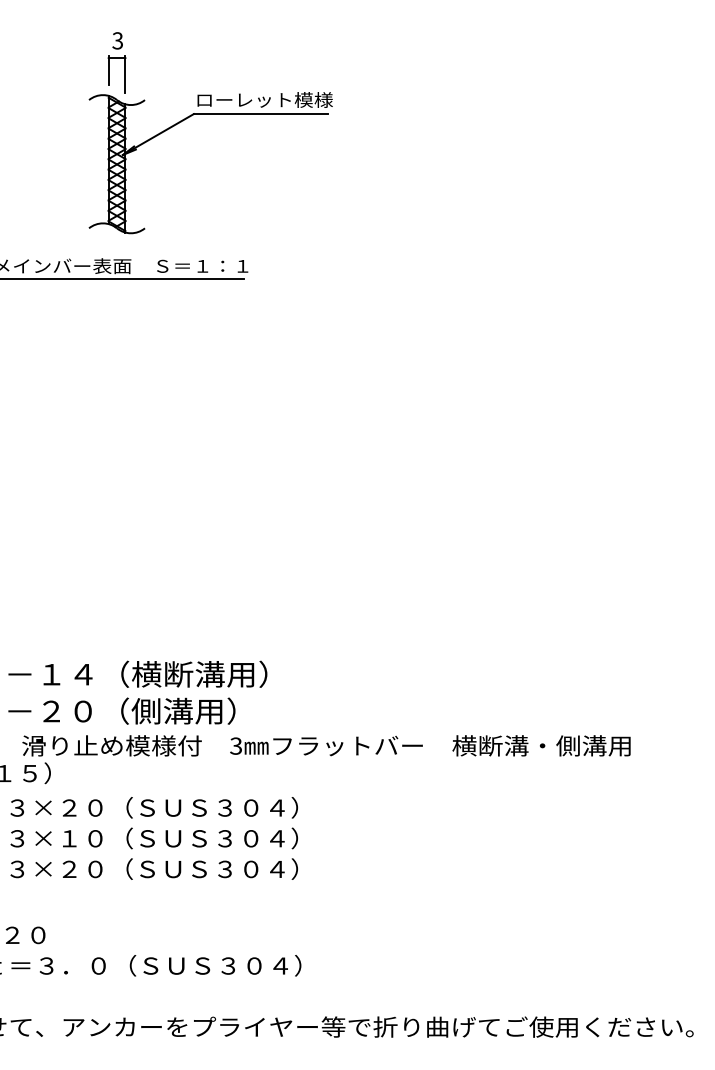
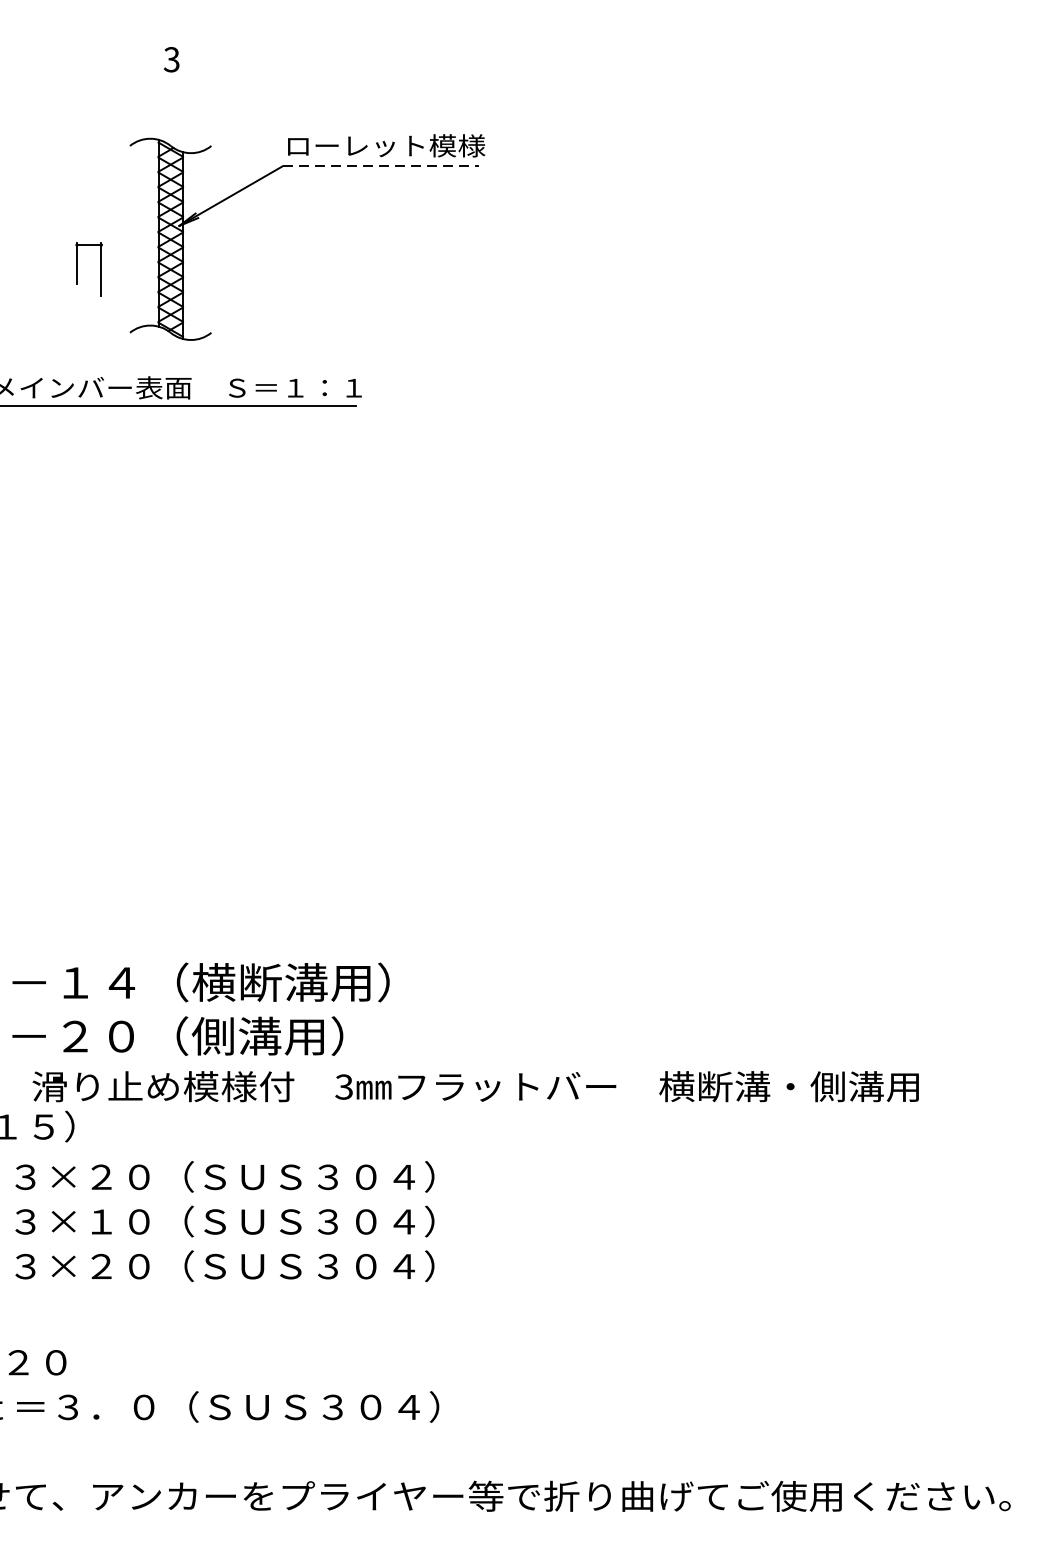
part: (109, 74) -> (78, 268), moved
line: (261, 114) -> (381, 166), solid -> dashed

